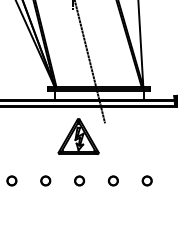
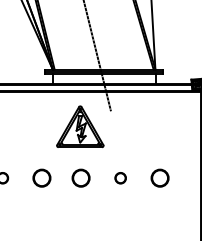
part: (45, 180) -> (41, 177), size x1.6
part: (79, 180) -> (81, 177), size x1.6
part: (146, 180) -> (159, 177), size x1.6

